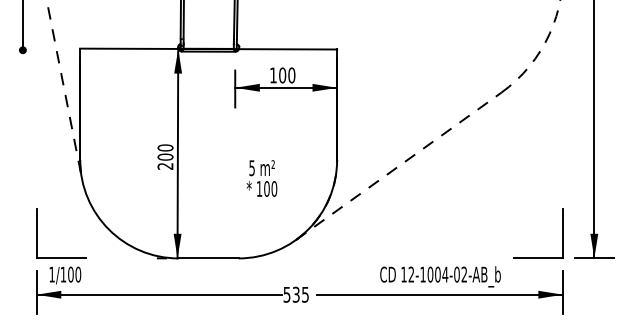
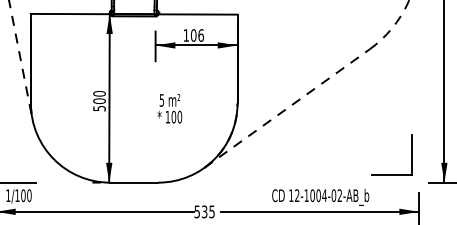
text: (291, 74) -> (200, 34), 100 -> 106
text: (165, 166) -> (99, 108), 200 -> 500
text: (261, 178) -> (169, 108), moved
part: (562, 233) -> (411, 154), moved

